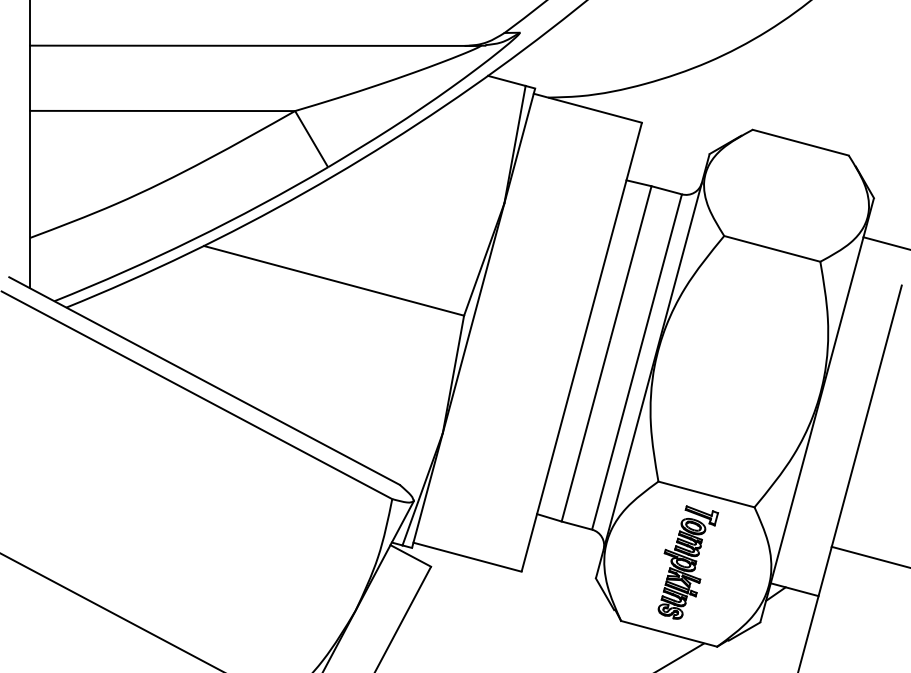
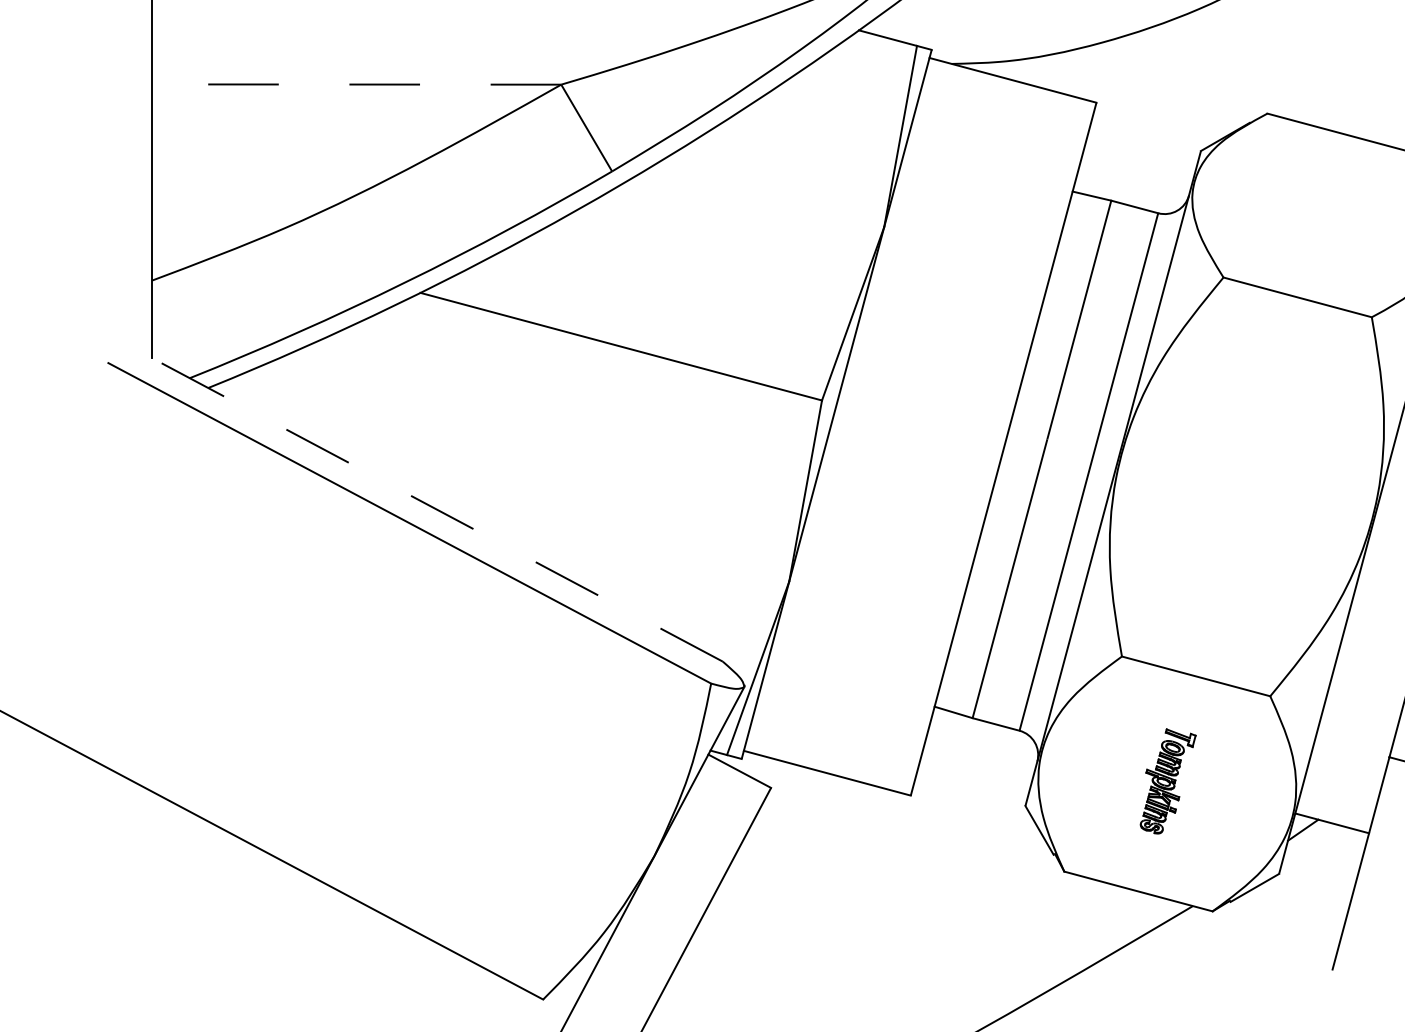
line: (162, 110) -> (356, 83), solid -> dashed
line: (204, 380) -> (421, 500), solid -> dashed
part: (688, 562) -> (1168, 781), size x0.6

